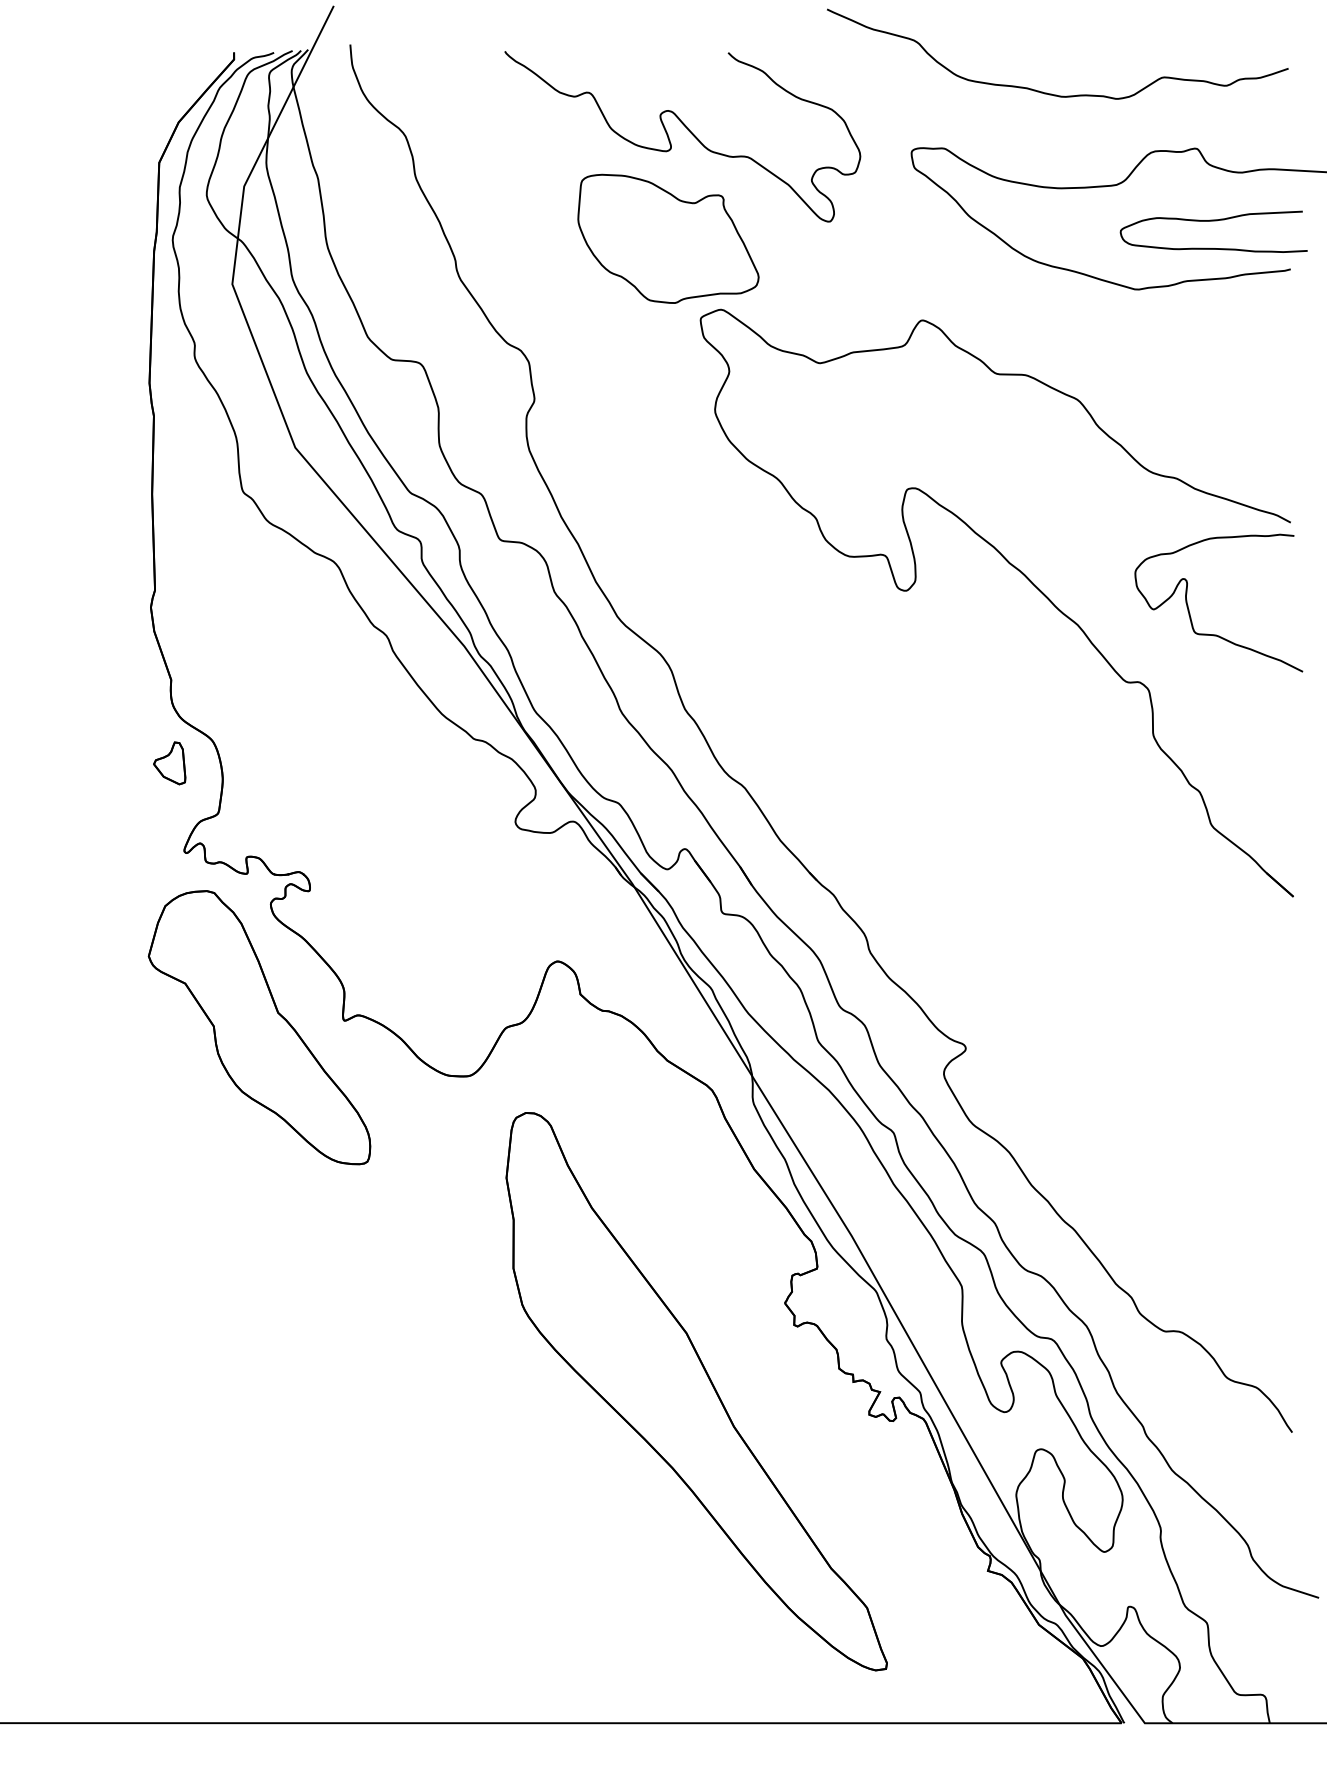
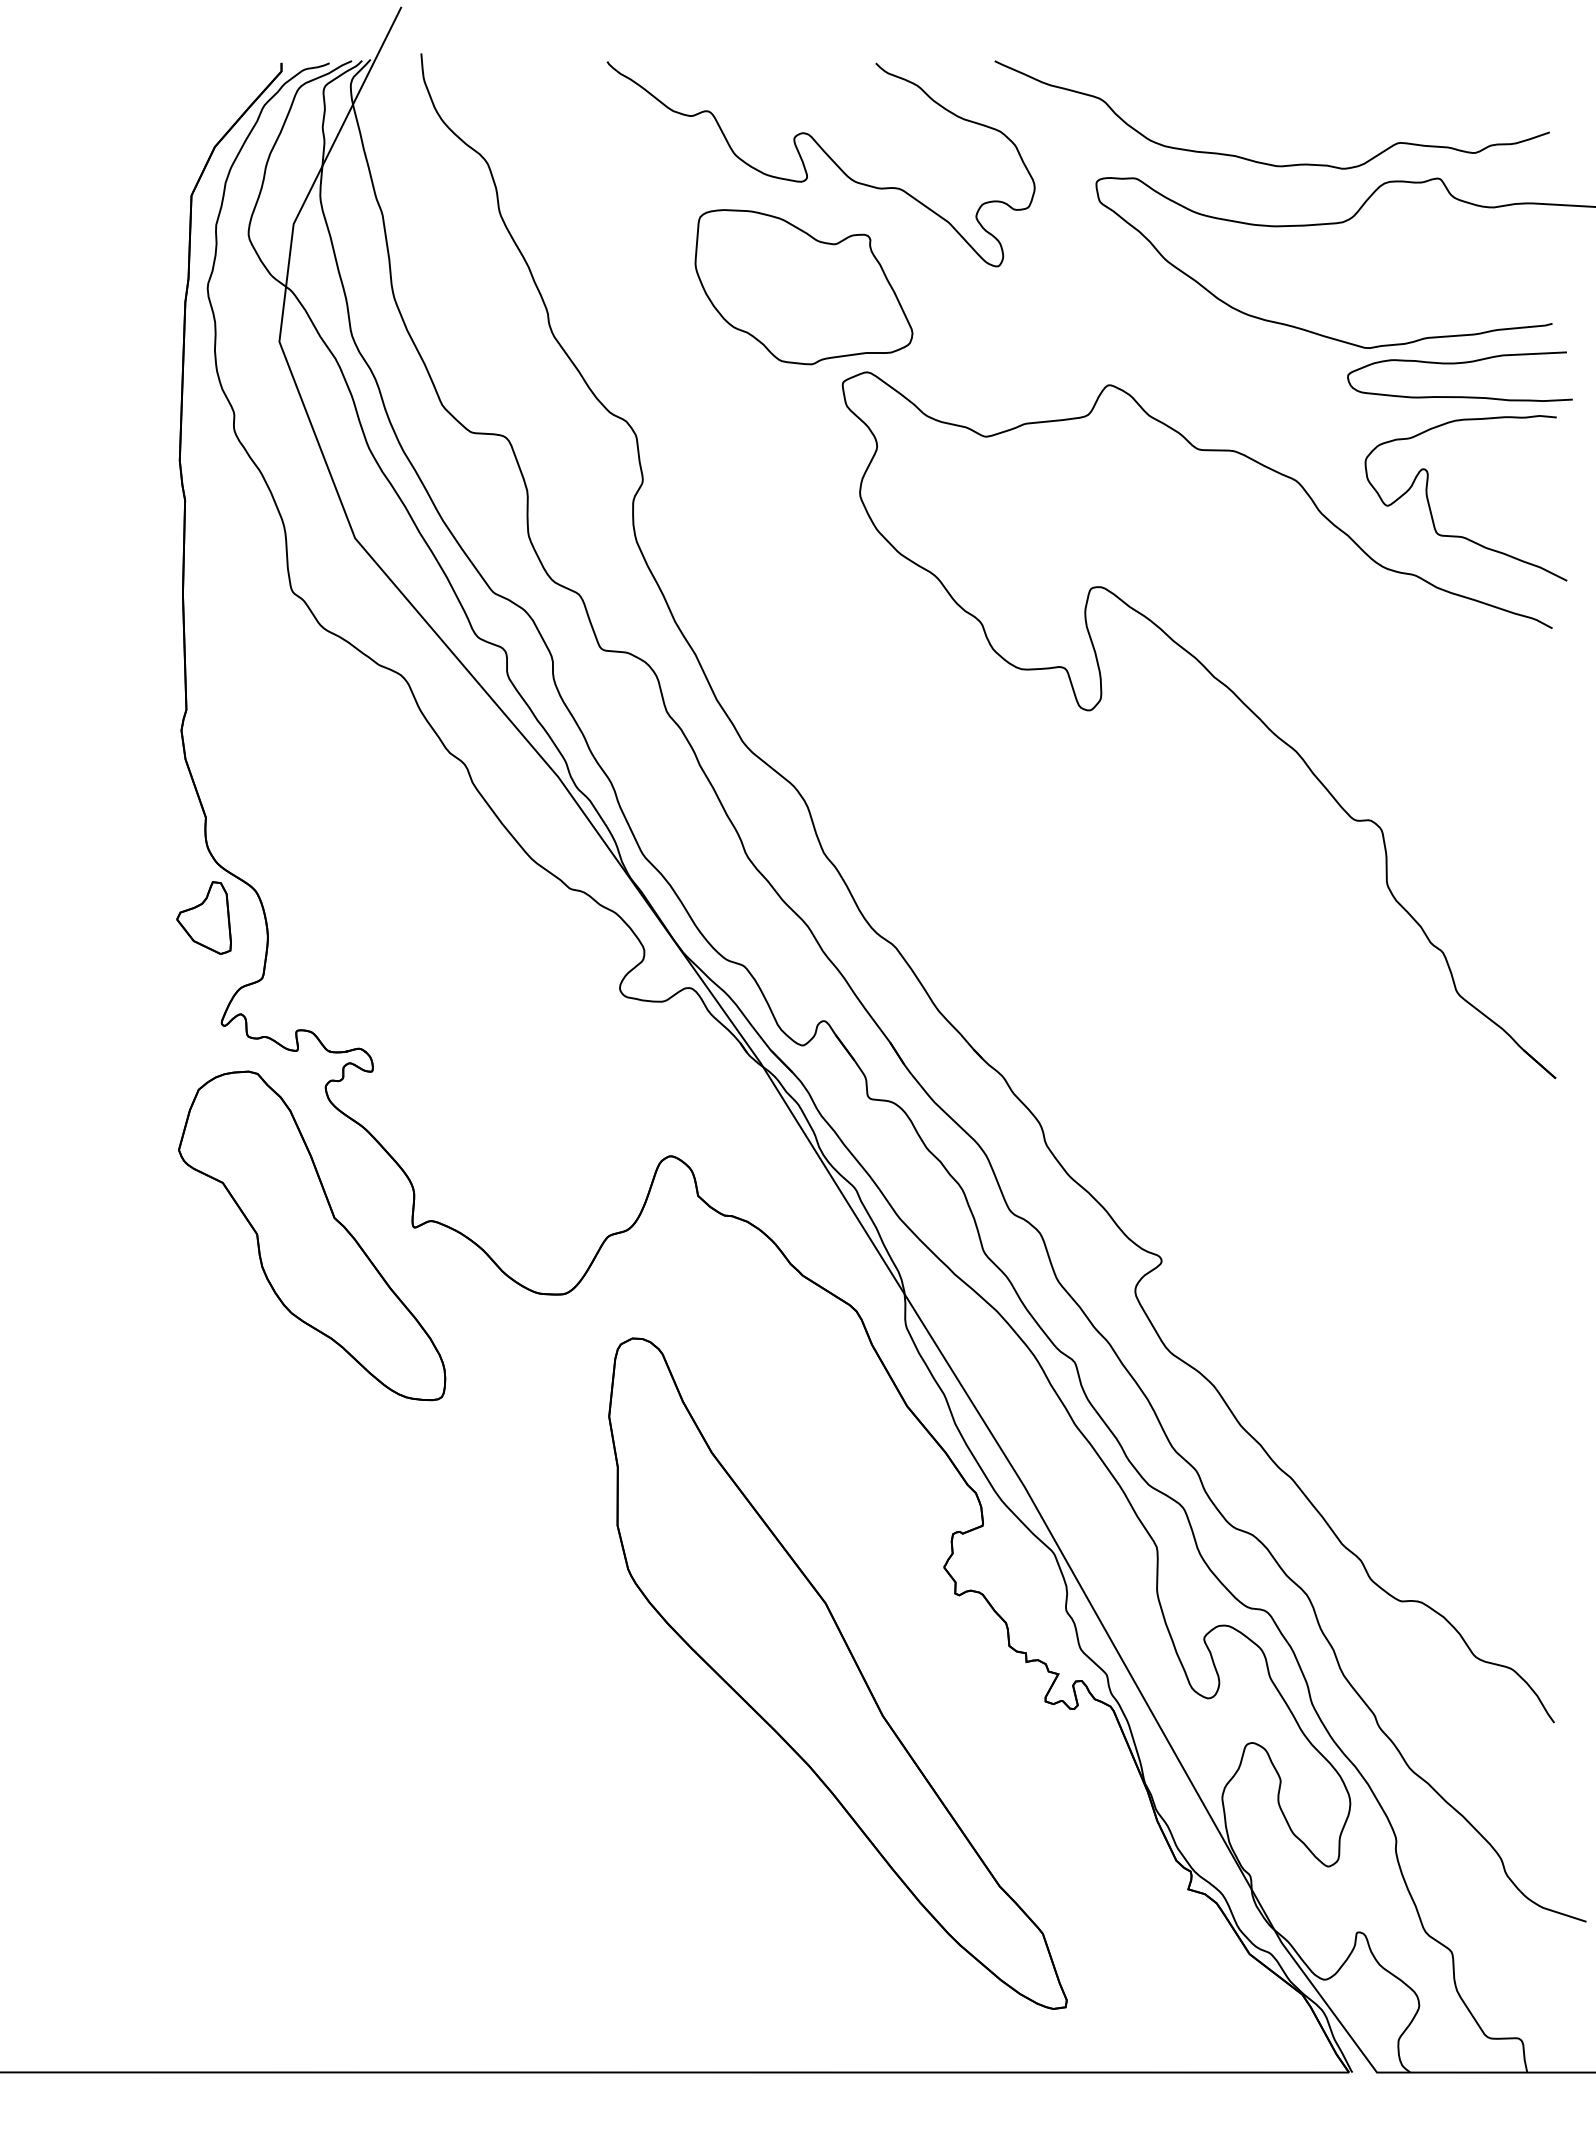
curve: (1048, 92) -> (1260, 161), moved
curve: (1211, 221) -> (1457, 364), moved
curve: (1189, 609) -> (1430, 506), moved
part: (169, 762) -> (203, 917), size x1.43

